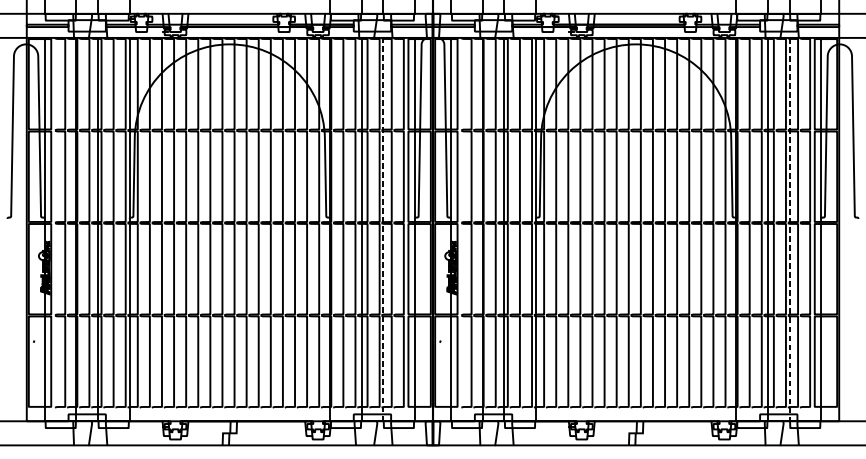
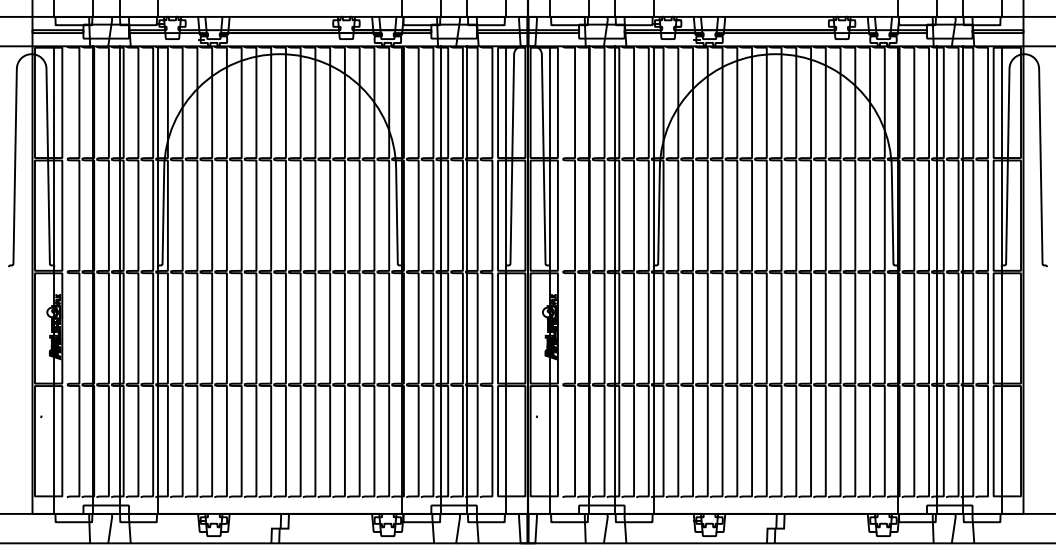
line: (383, 229) -> (467, 280), dashed -> solid
line: (790, 229) -> (963, 280), dashed -> solid

